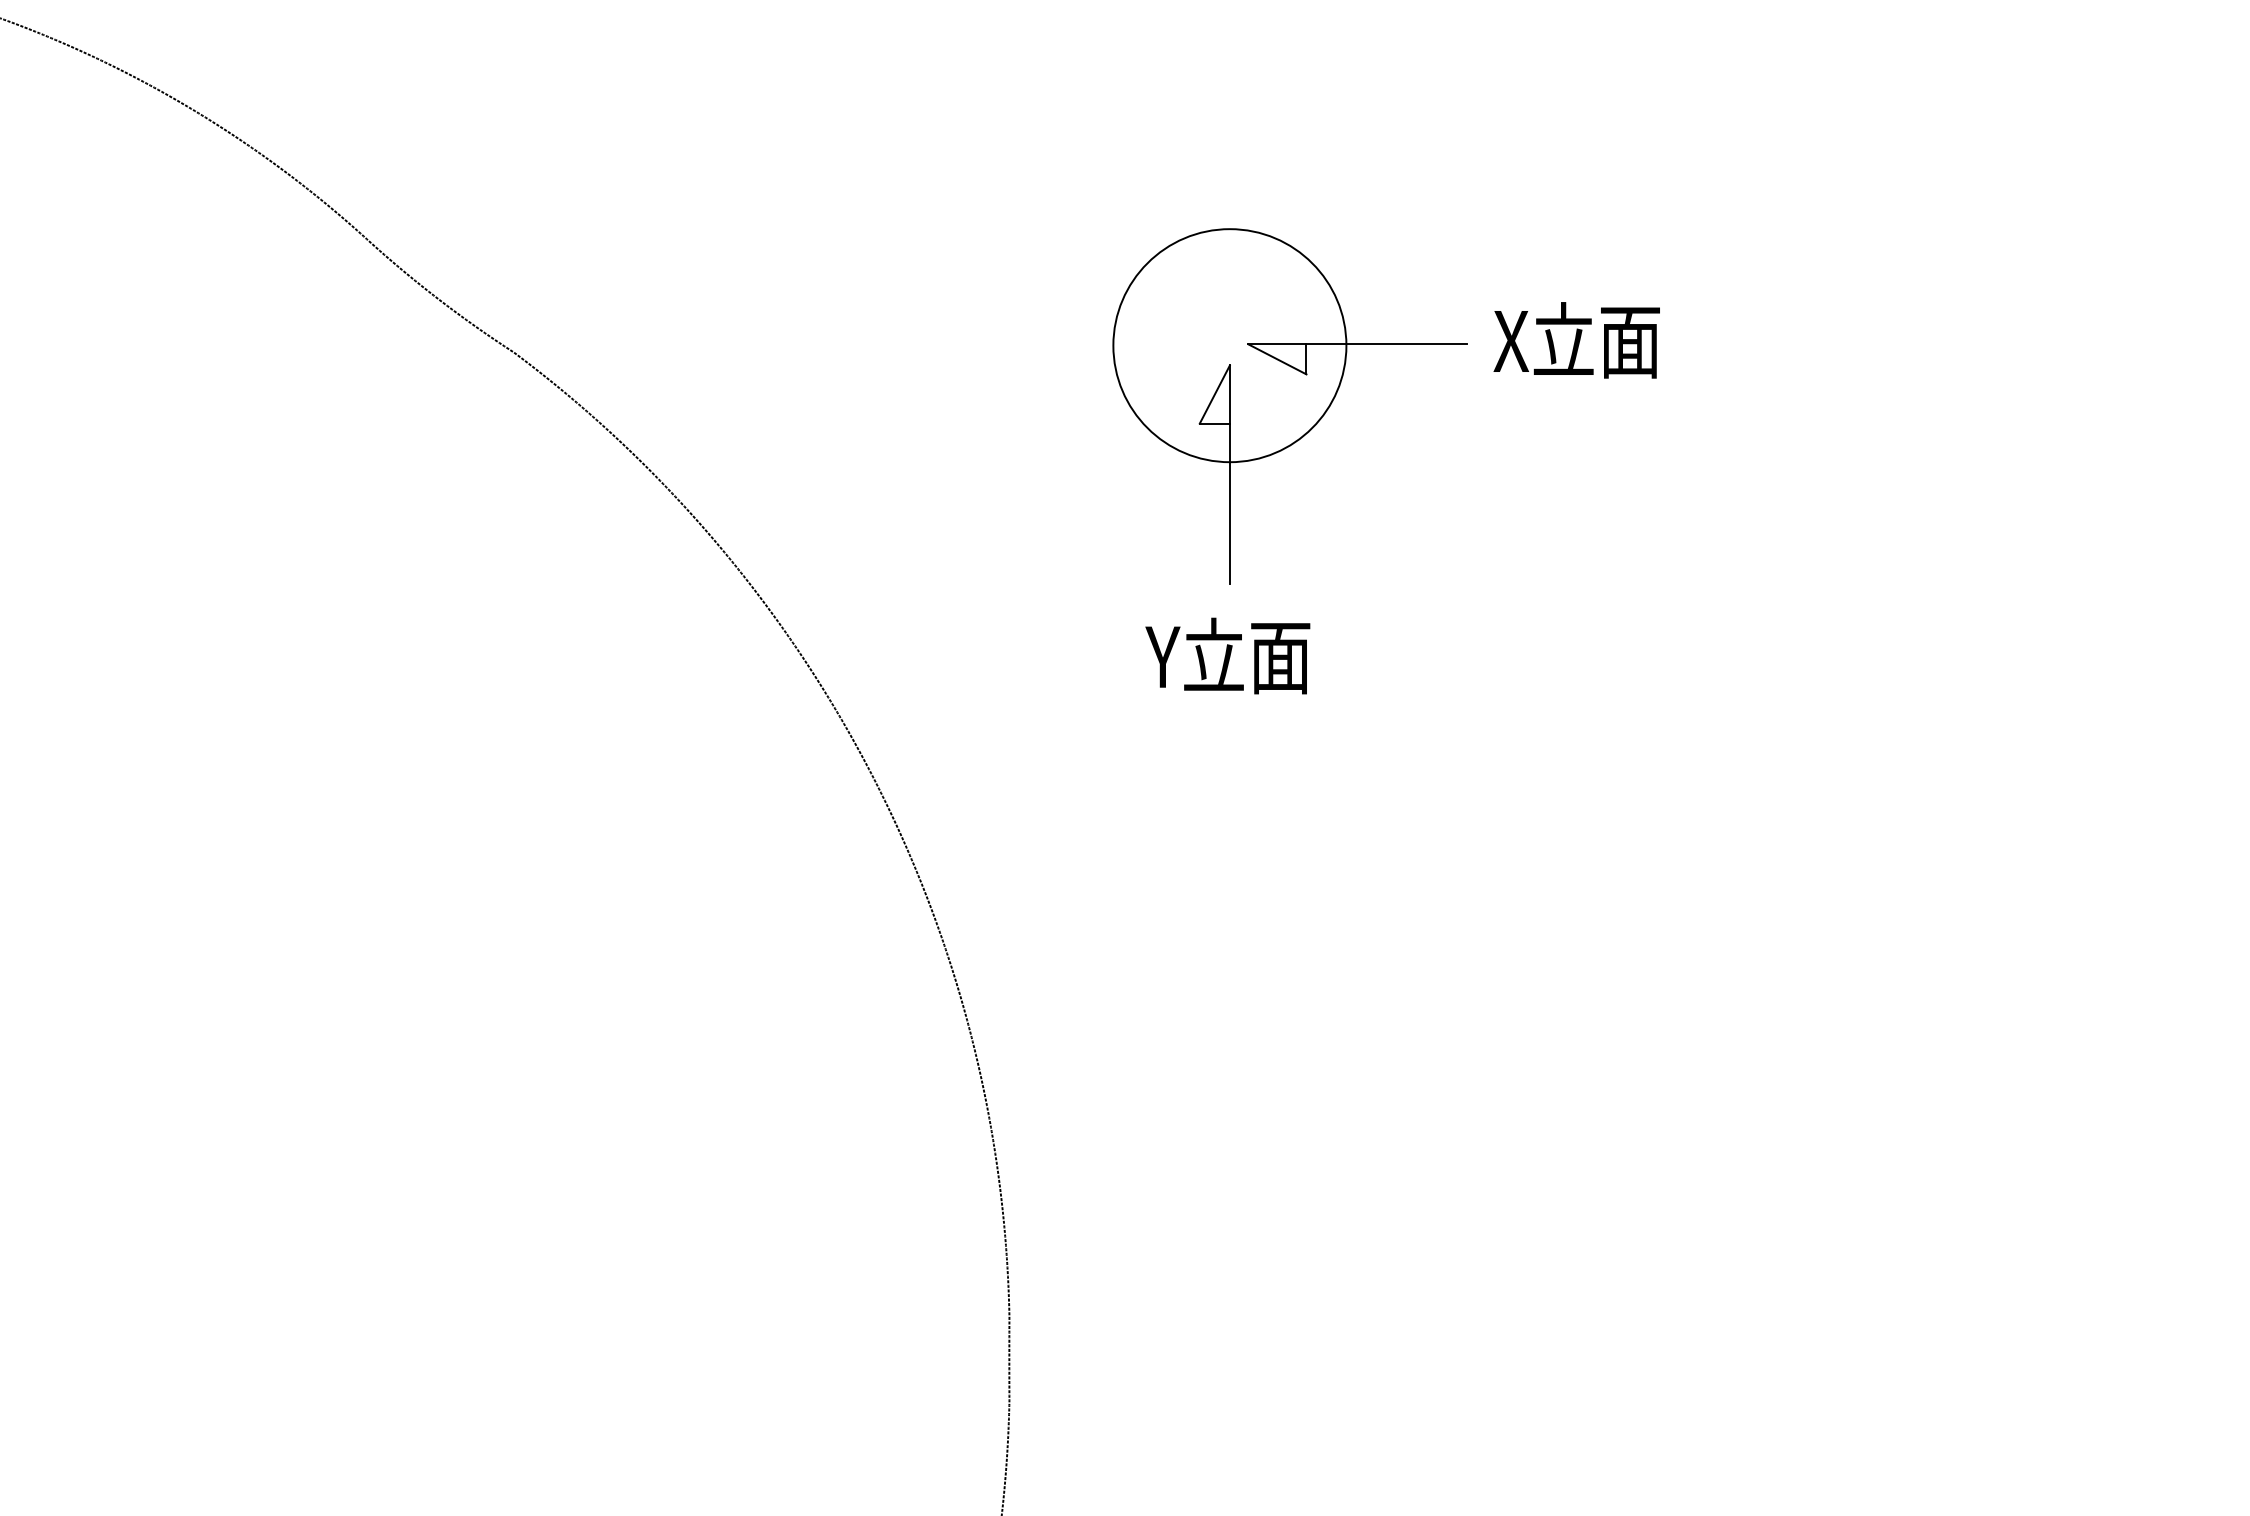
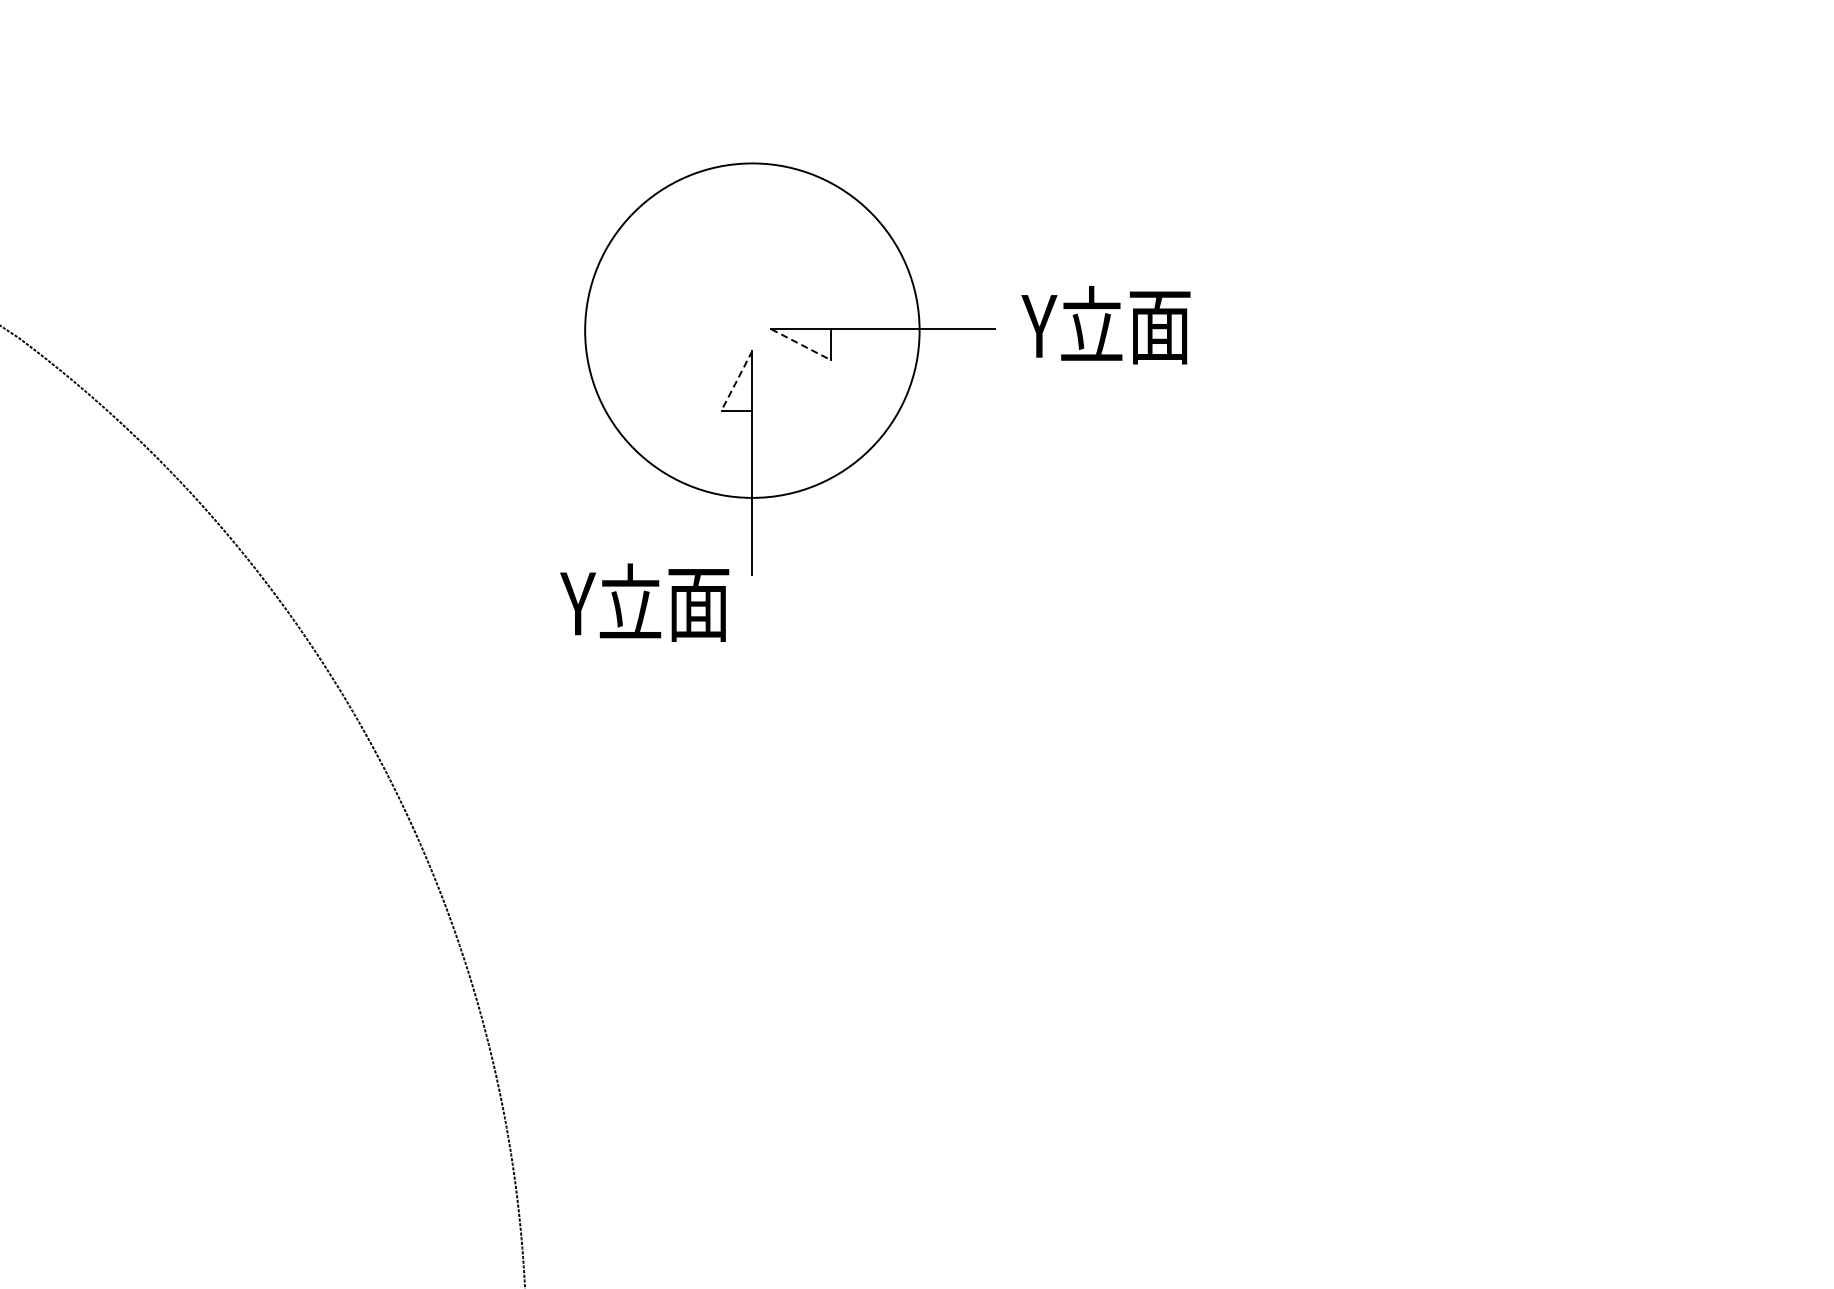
text: (1575, 340) -> (1106, 325), X立面 -> Y立面
circle: (1229, 345) -> (751, 330), size x1.4
line: (1277, 359) -> (801, 344), solid -> dashed
line: (1214, 394) -> (736, 380), solid -> dashed
text: (1227, 655) -> (644, 602), moved

